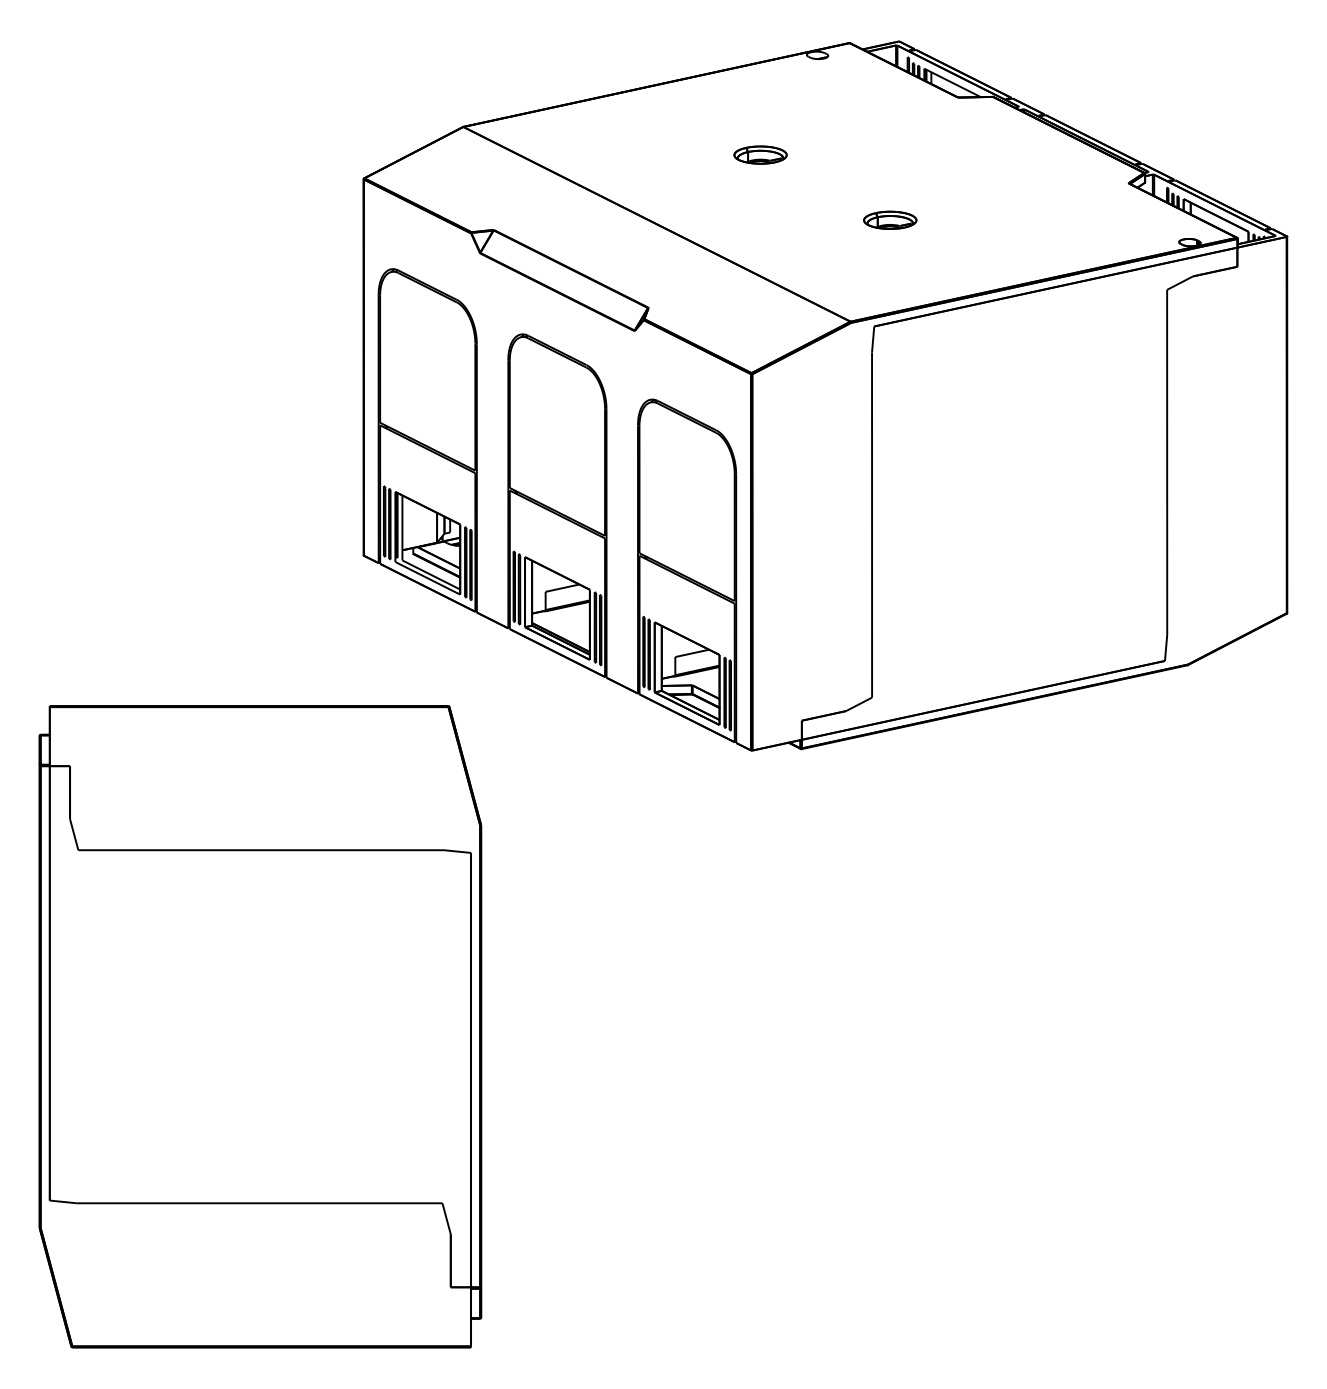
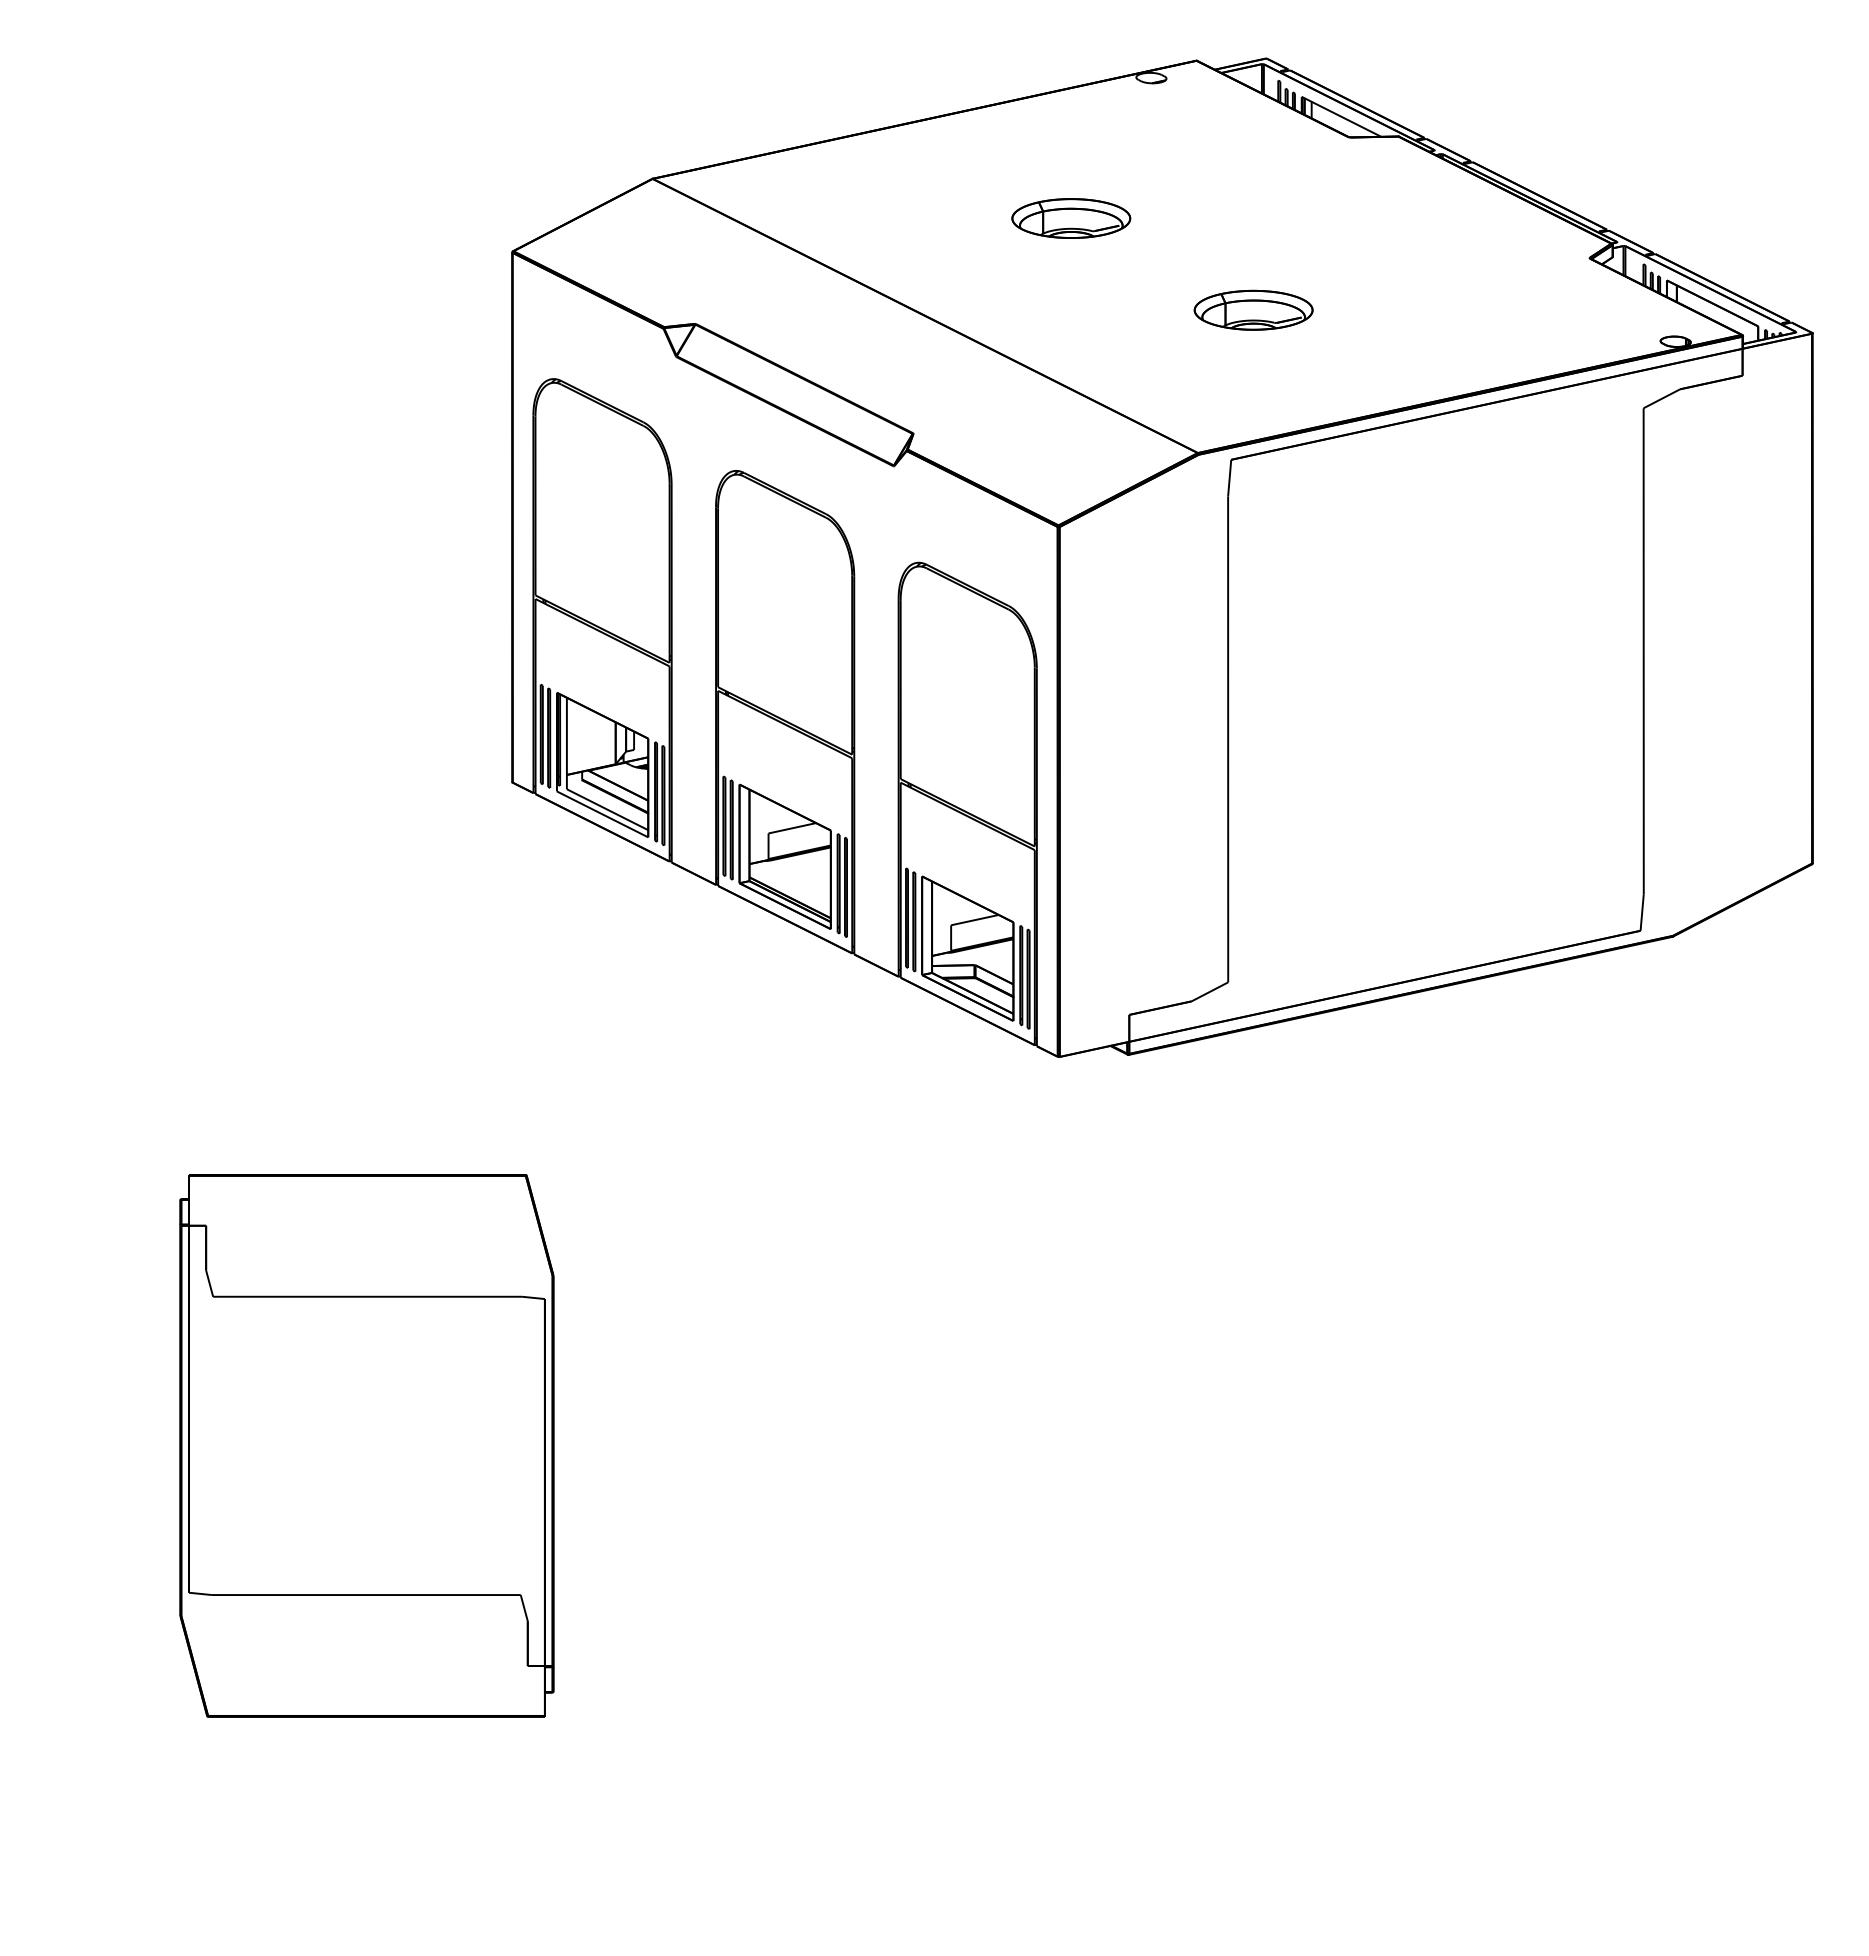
part: (760, 155) -> (1070, 218), size x1.6
part: (890, 220) -> (1253, 310), size x1.6
part: (260, 1026) -> (366, 1445), size x0.6

